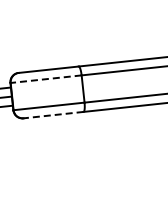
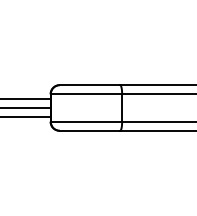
line: (46, 79) -> (86, 94), dashed -> solid
line: (53, 114) -> (89, 130), dashed -> solid

